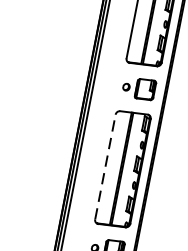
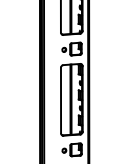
line: (106, 167) -> (61, 100), dashed -> solid

